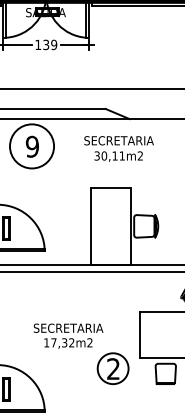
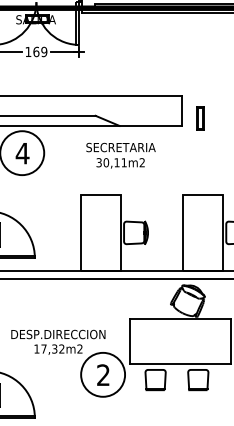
text: (46, 44) -> (36, 51), 139 -> 169
text: (32, 146) -> (22, 153), 9 -> 4
text: (118, 148) -> (120, 155), moved
text: (68, 328) -> (58, 334), SECRETARIA -> DESP.DIRECCION
circle: (113, 368) -> (103, 374), size x1.43

